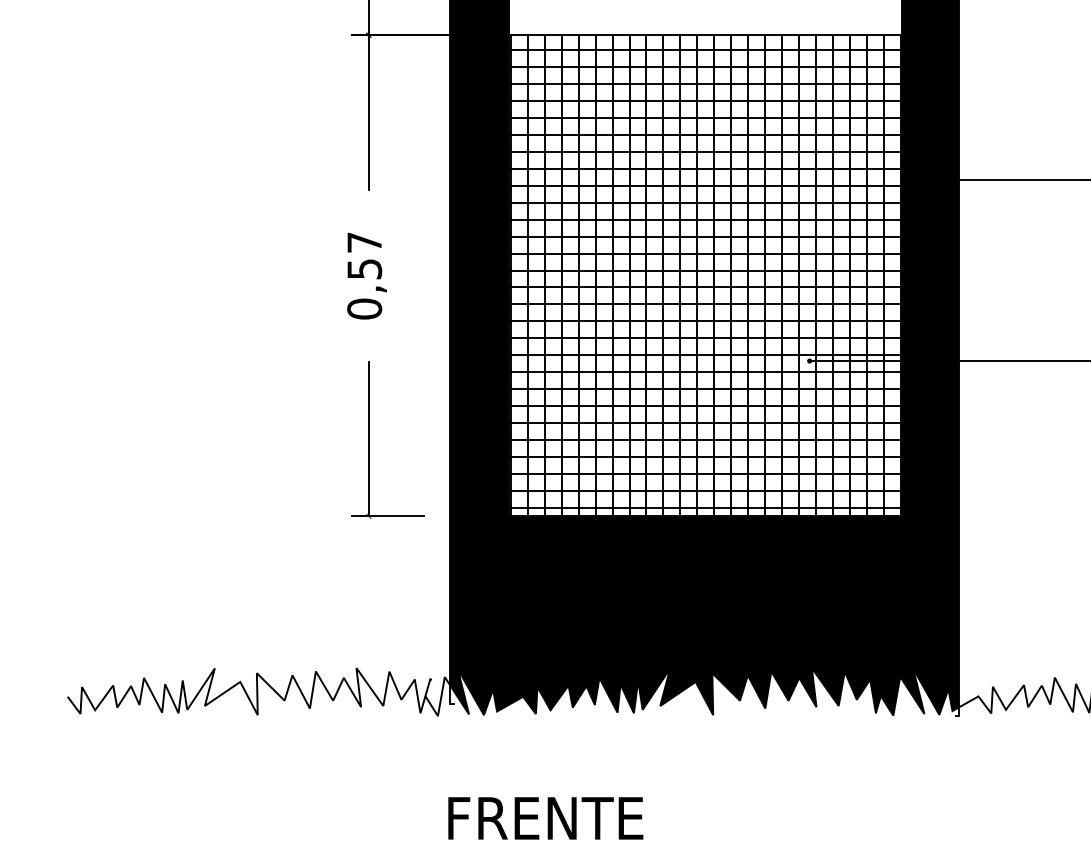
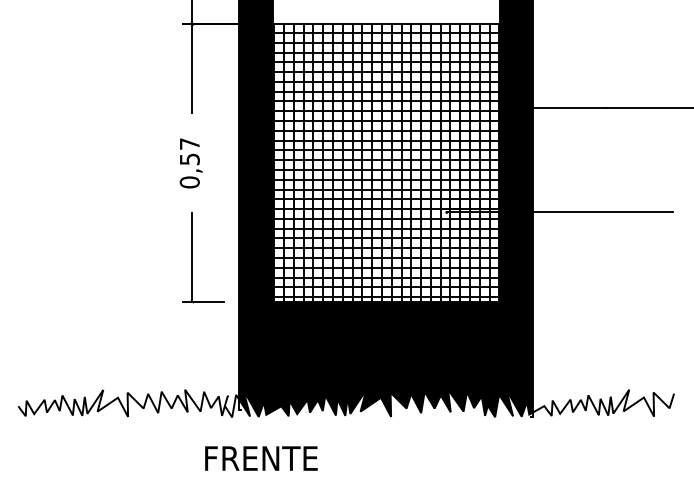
text: (545, 818) -> (261, 458), moved

